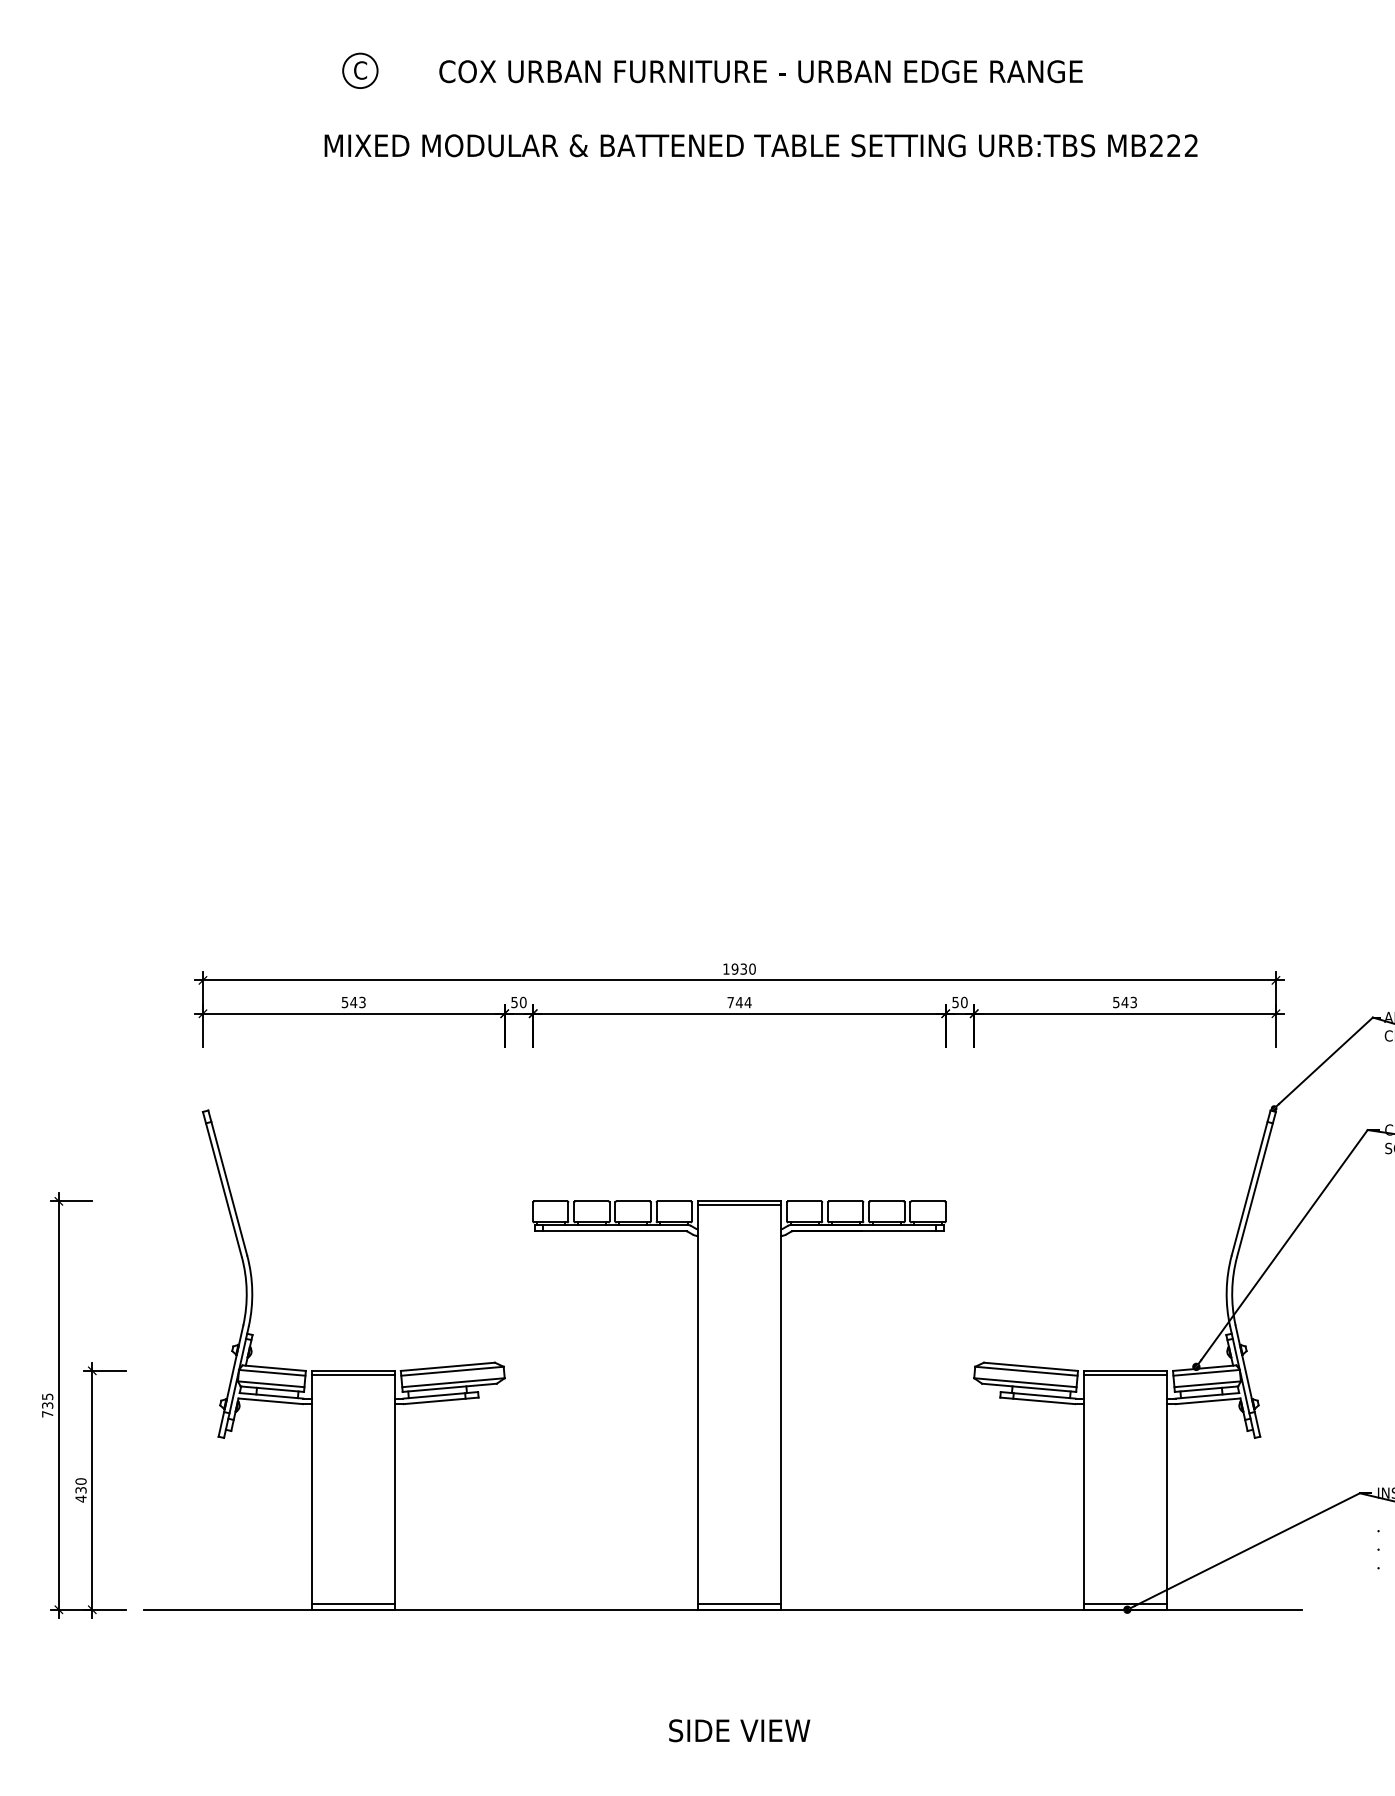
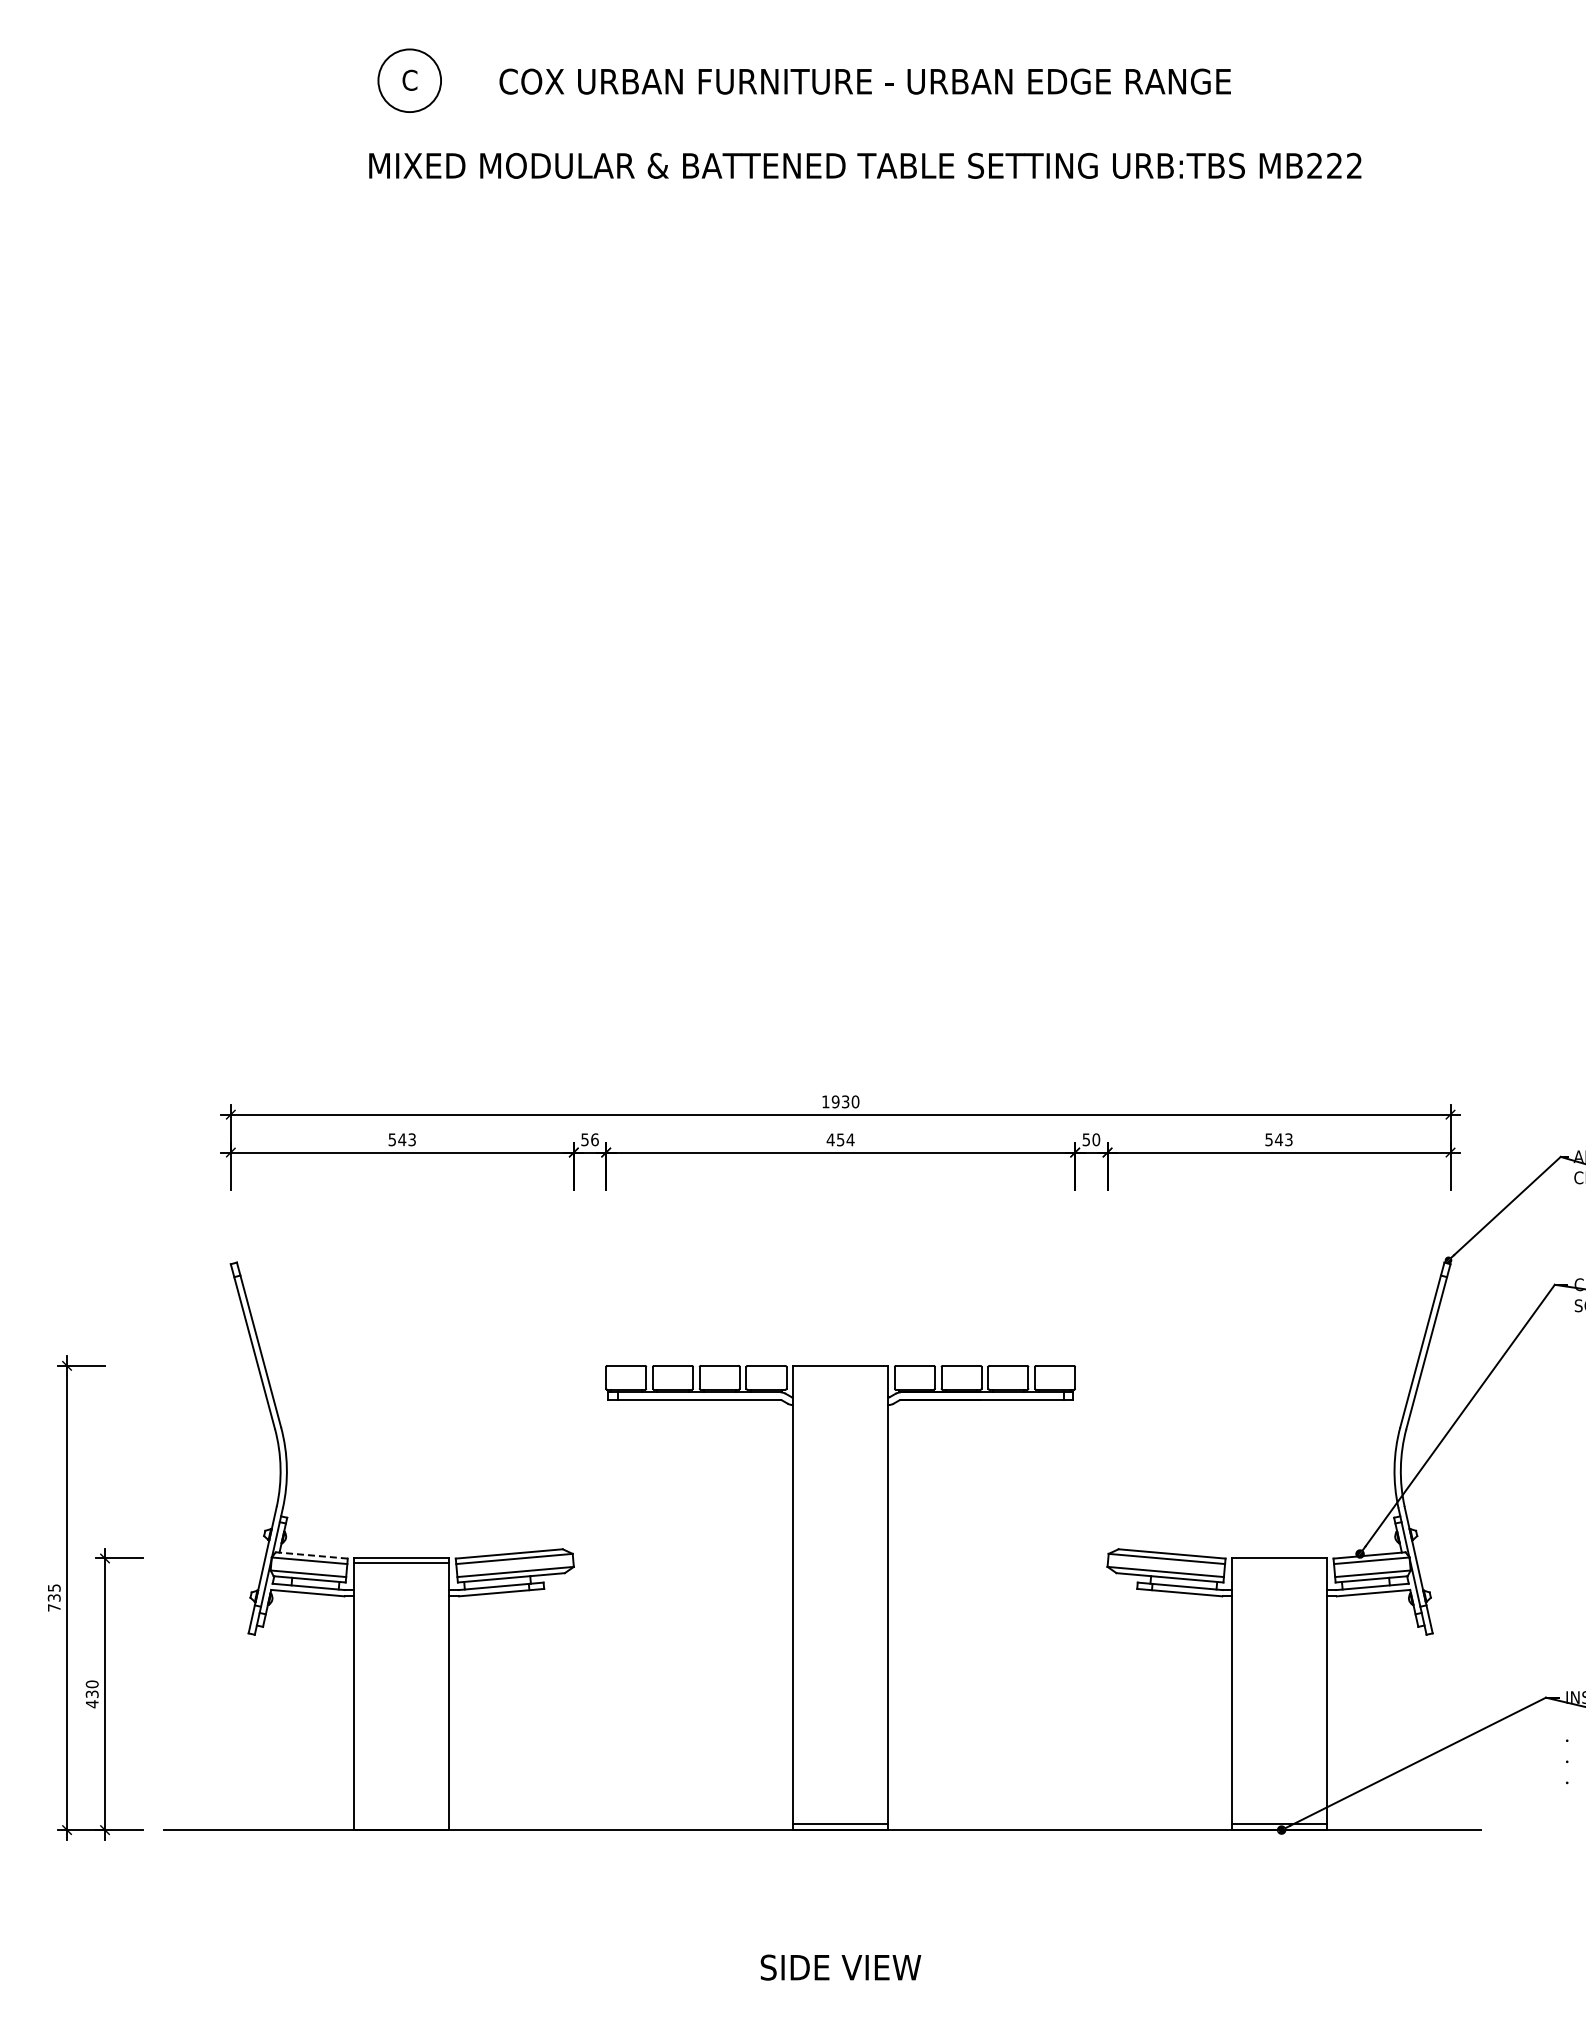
circle: (360, 70) -> (409, 80), size x1.6
text: (522, 1002) -> (594, 1139), 50 -> 56
text: (734, 1002) -> (835, 1139), 744 -> 454
line: (739, 1205) -> (840, 1370), removed
line: (273, 1368) -> (311, 1555), solid -> dashed
line: (1125, 1374) -> (1279, 1562), removed
line: (353, 1603) -> (401, 1823), removed

